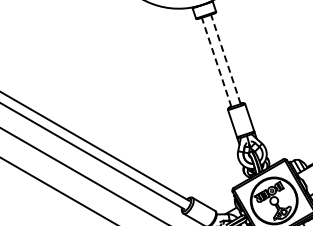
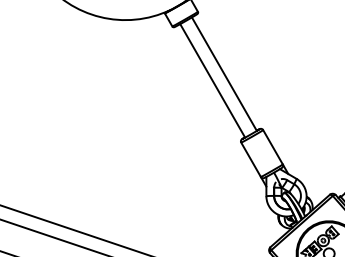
line: (225, 59) -> (223, 74), dashed -> solid
line: (216, 62) -> (212, 80), dashed -> solid

